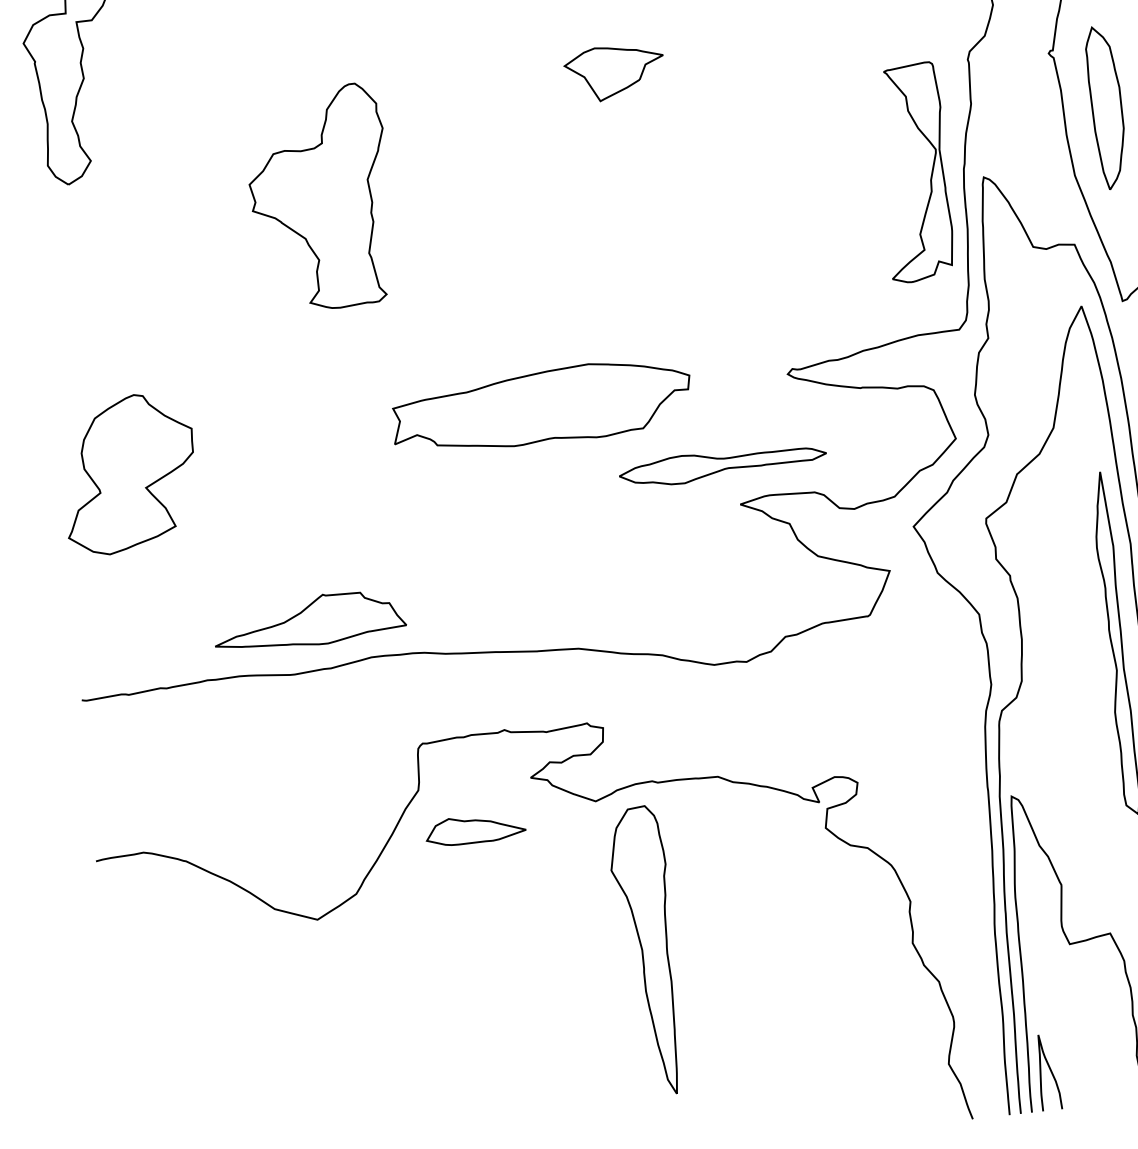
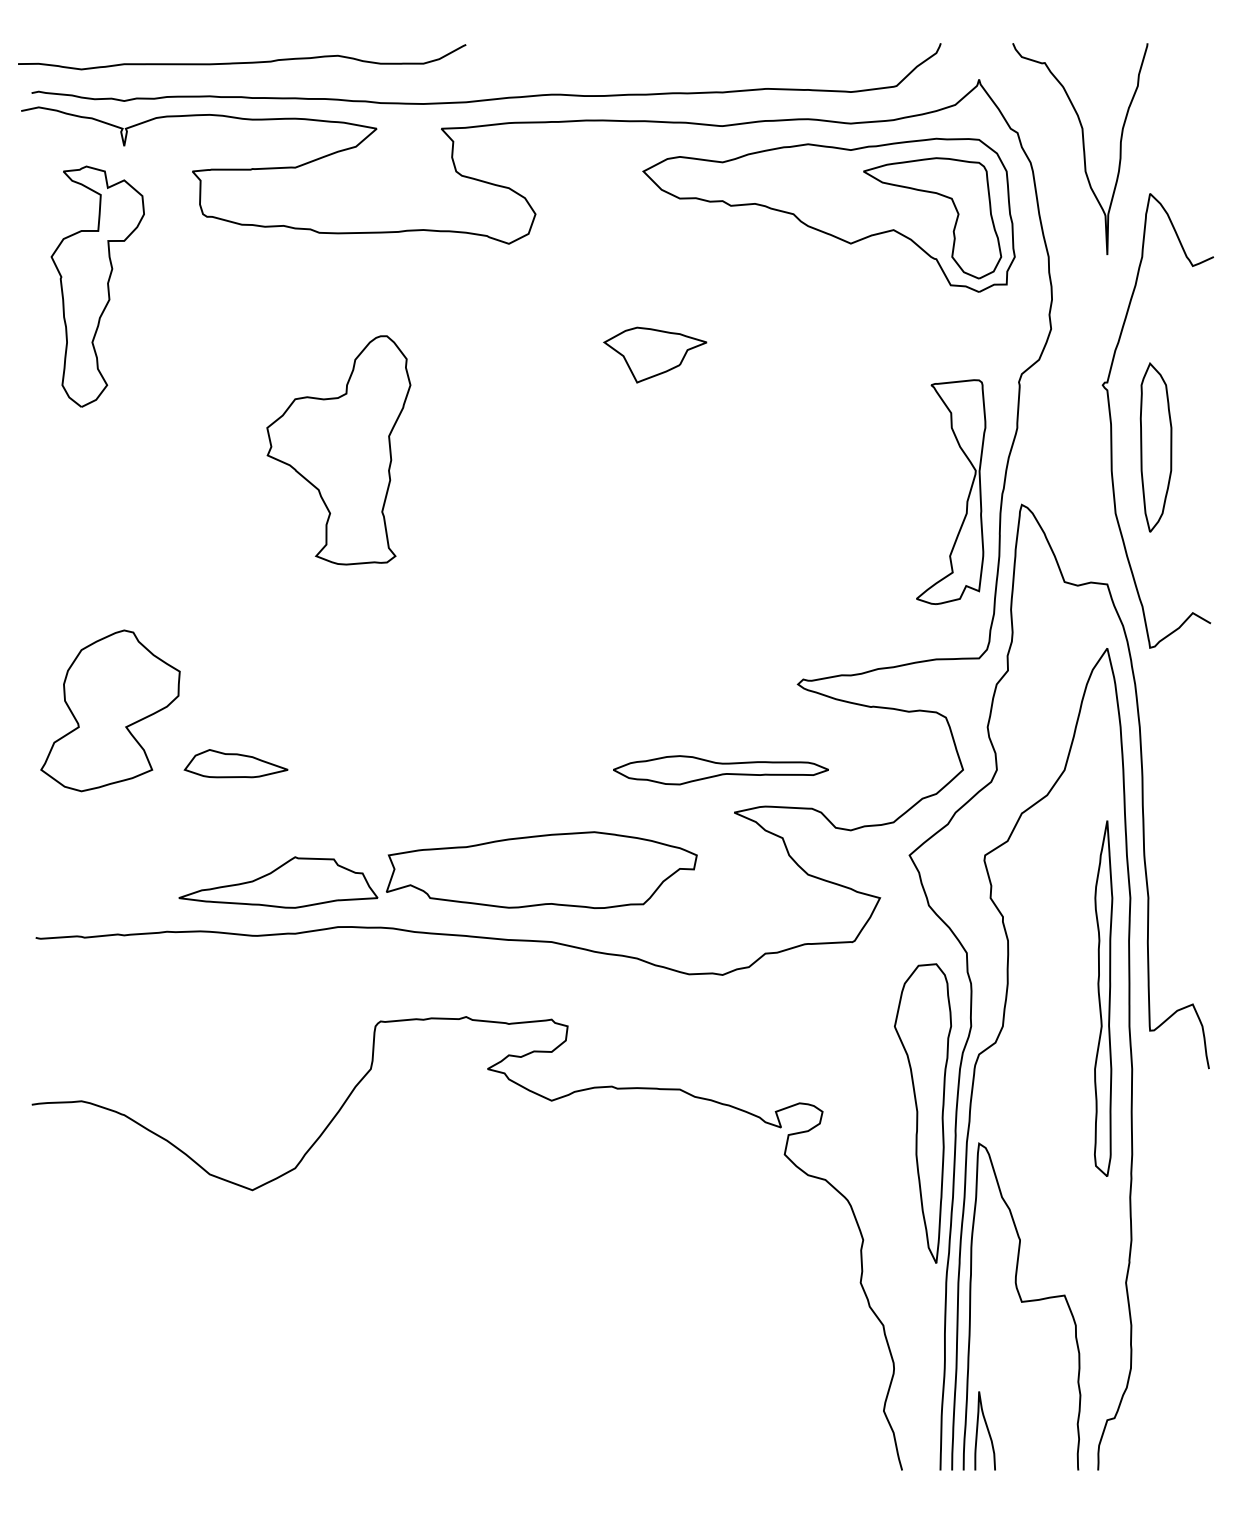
part: (541, 405) -> (541, 869), moved
part: (474, 829) -> (235, 763), moved
part: (647, 951) -> (922, 1113), moved

